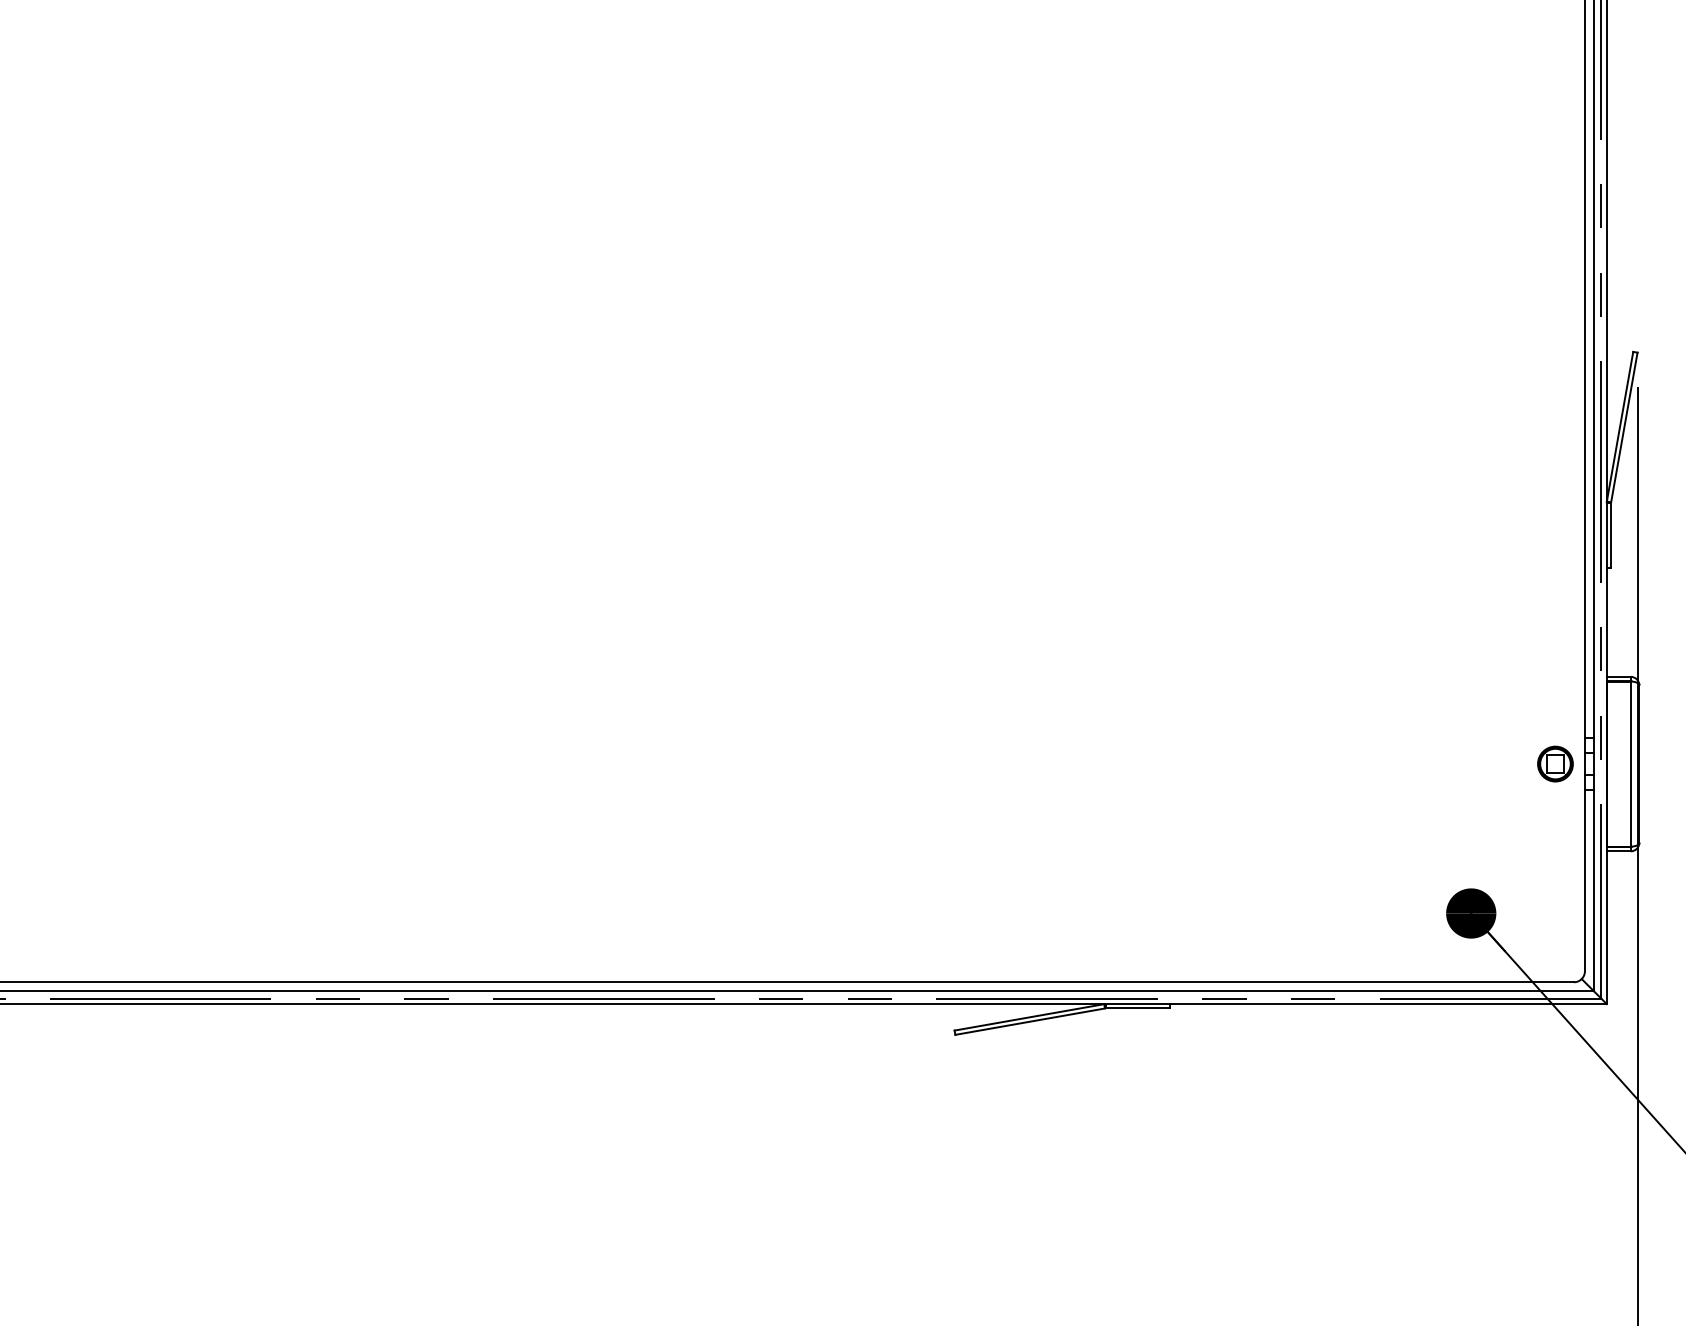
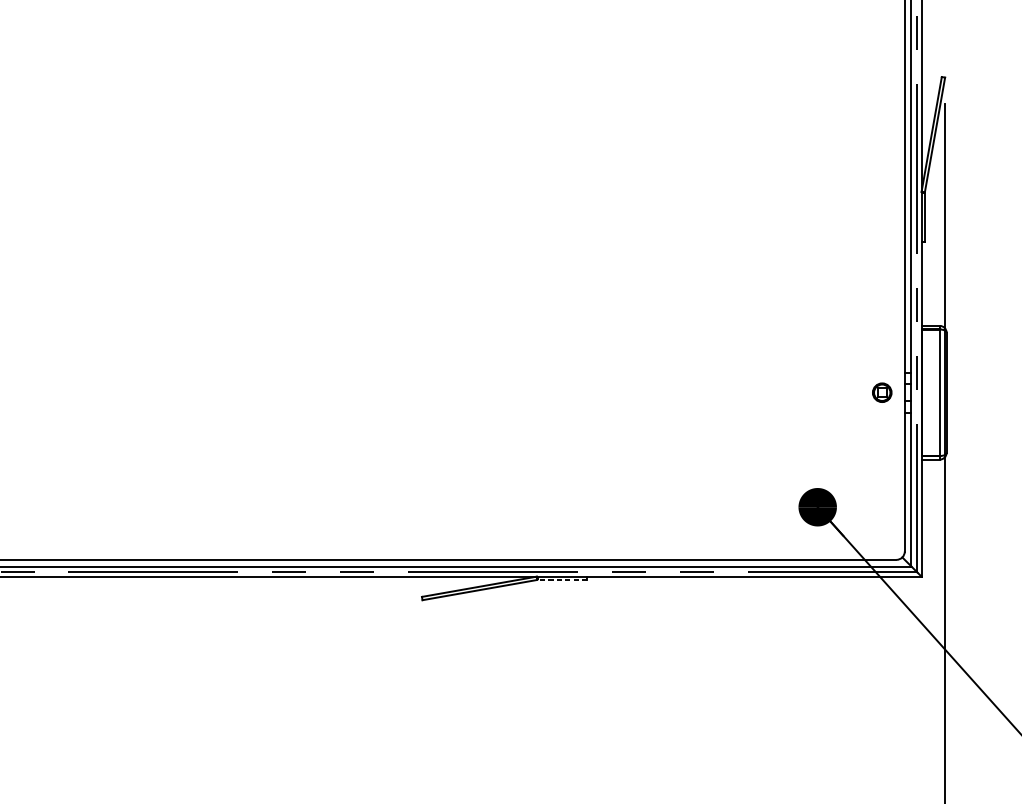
part: (1555, 763) -> (882, 392), size x0.7
line: (1137, 1008) -> (562, 579), solid -> dashed

